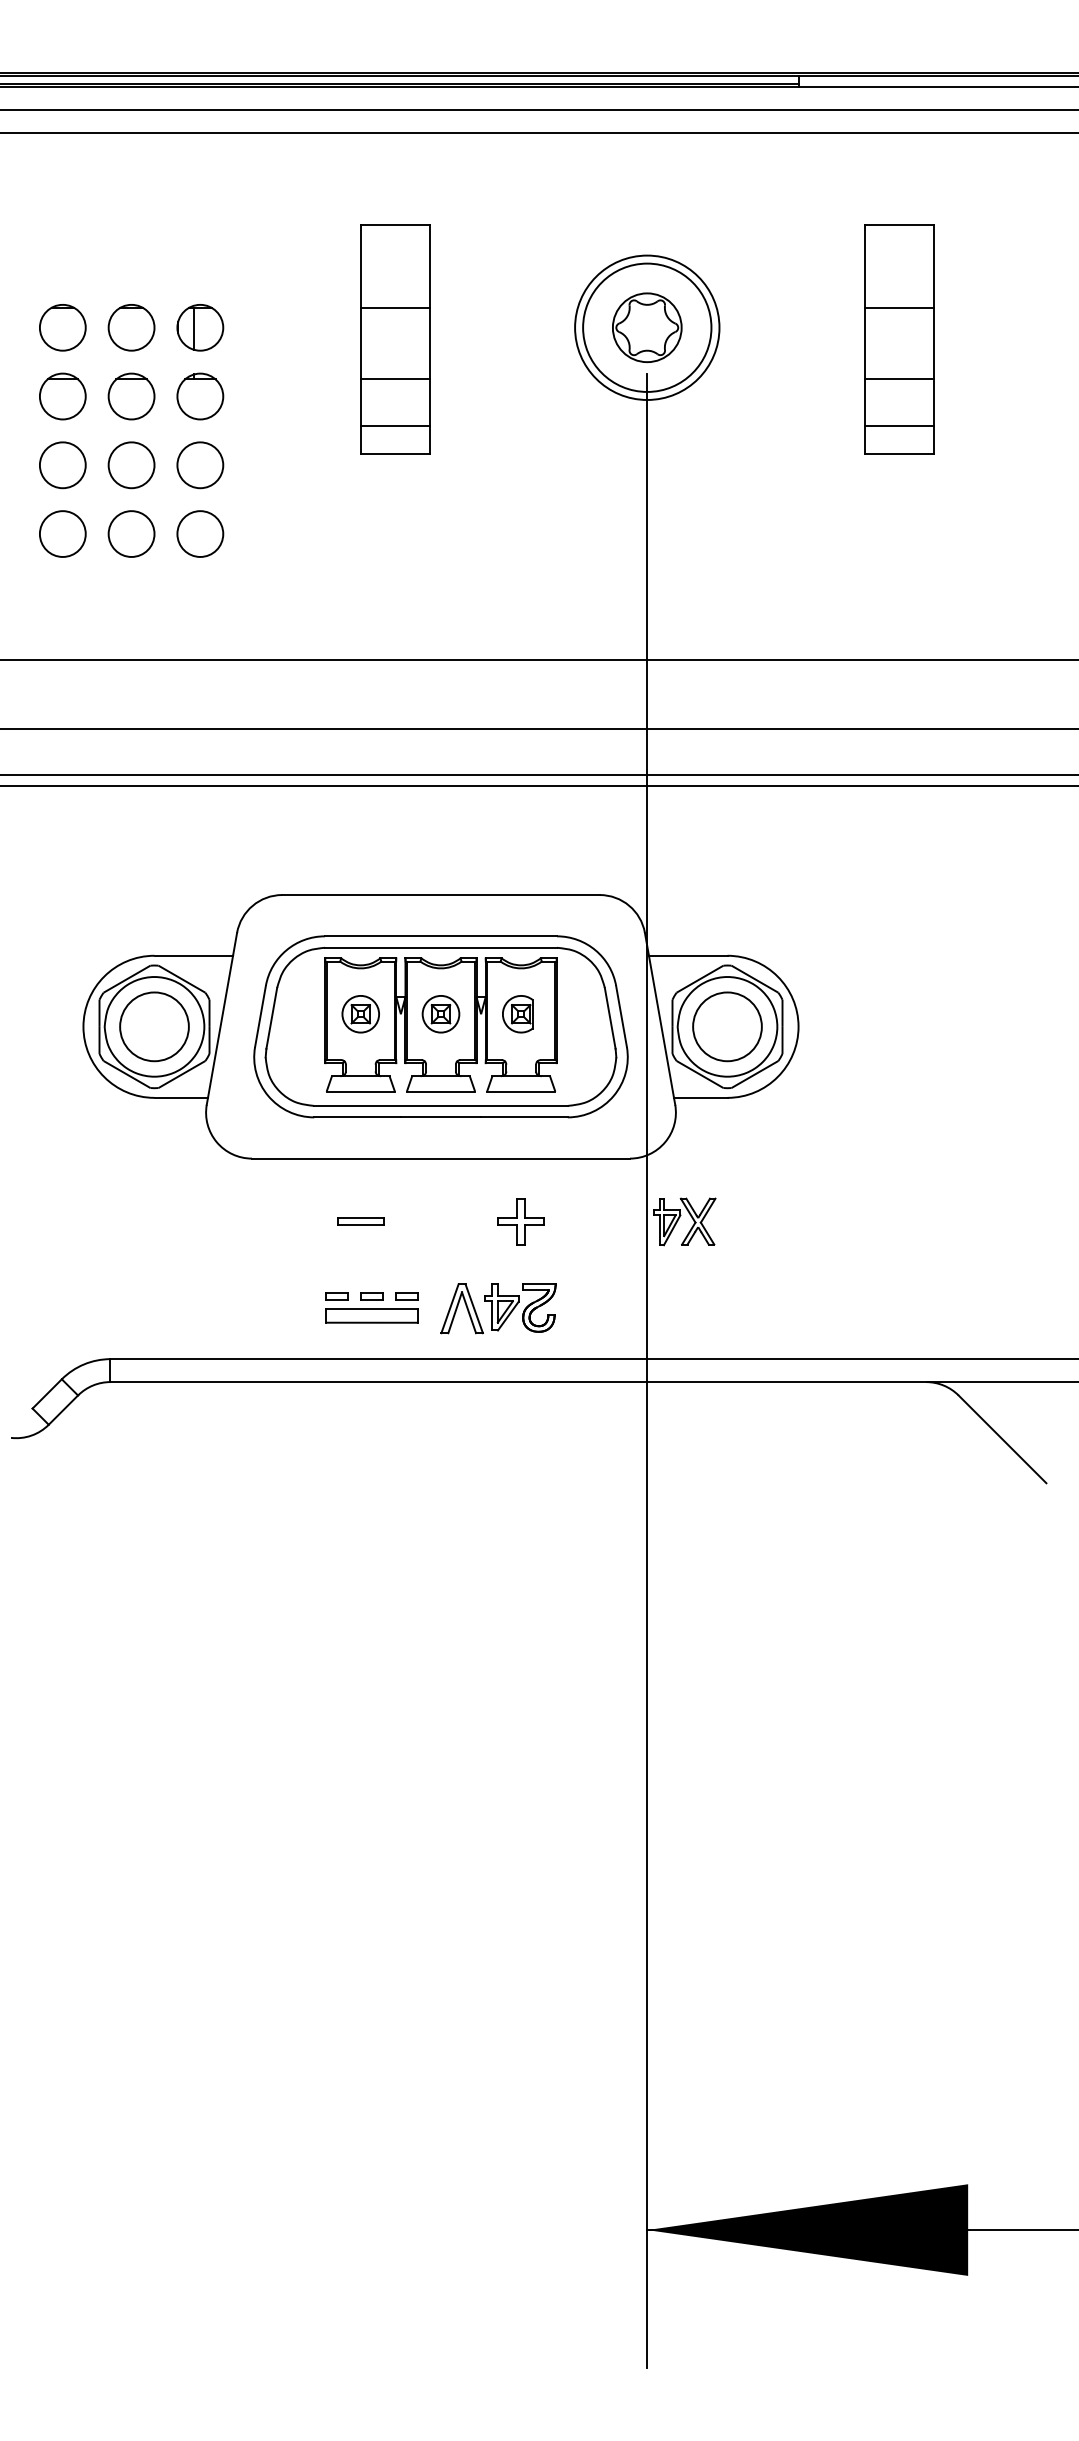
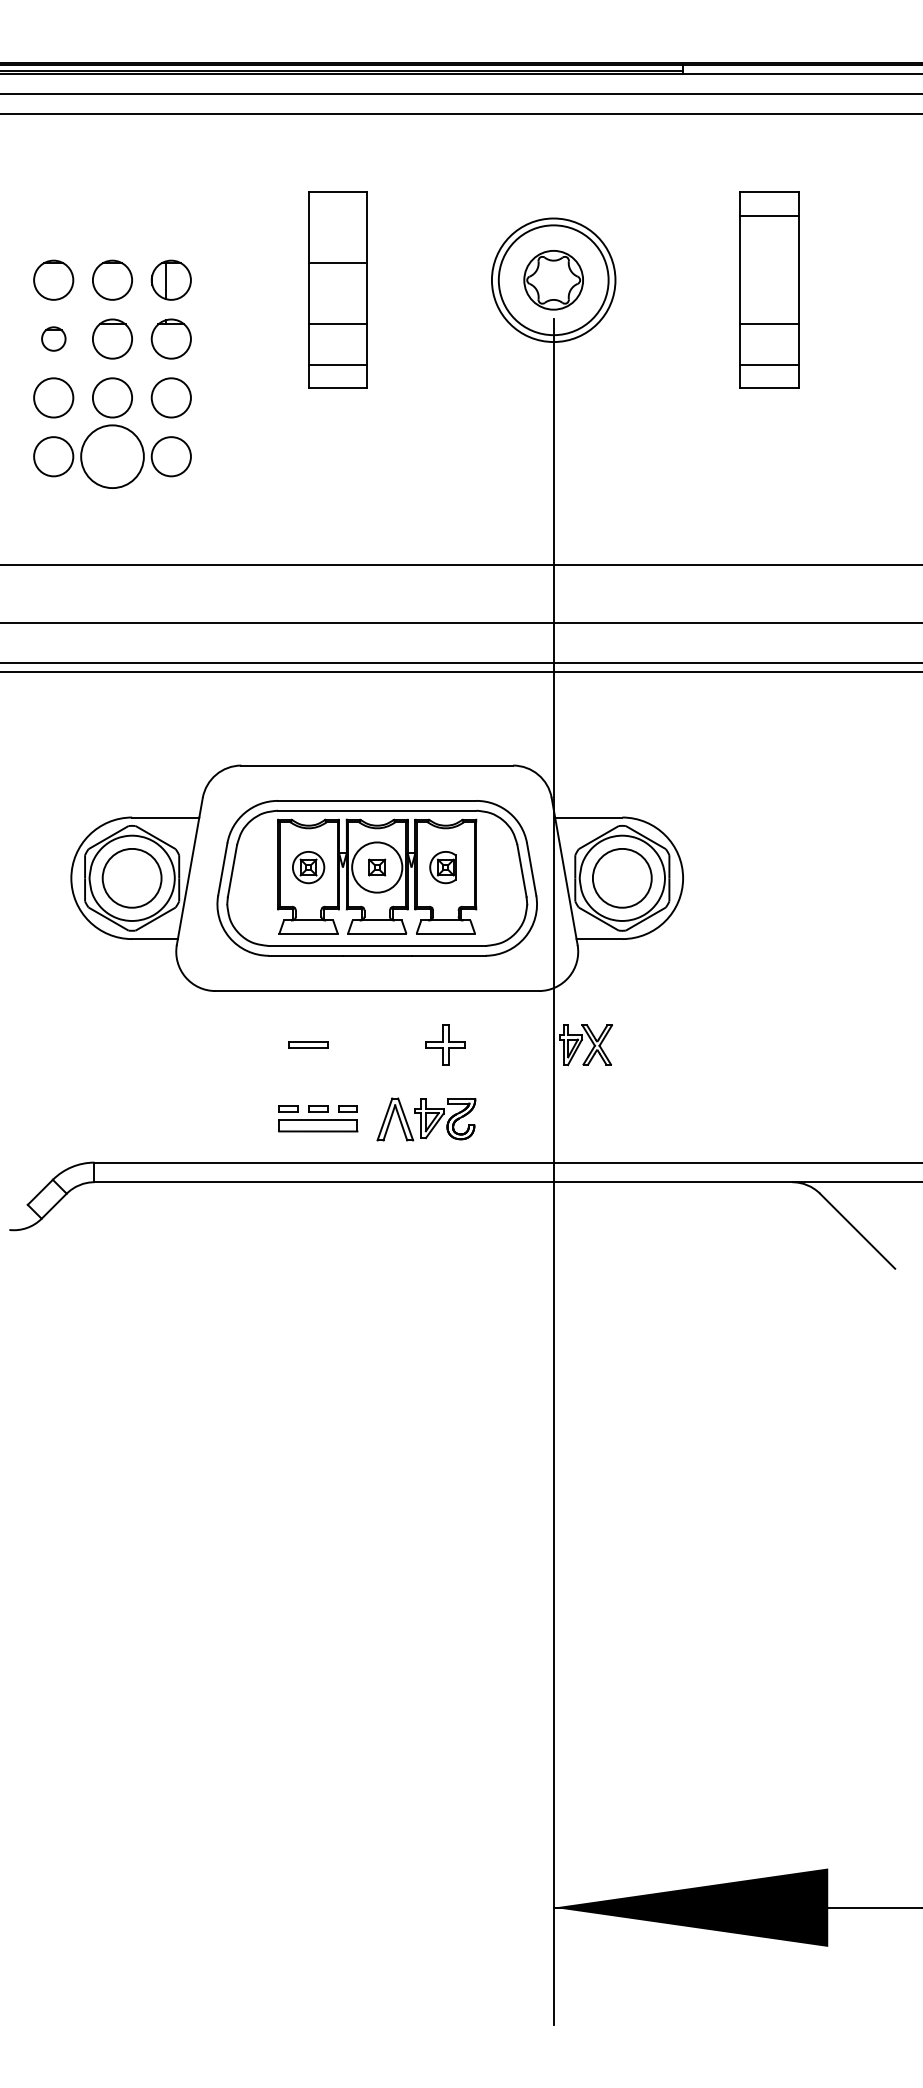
line: (898, 308) -> (768, 216), moved
part: (62, 395) -> (53, 338), size x0.6
circle: (131, 533) -> (112, 456), size x1.6
circle: (440, 1014) -> (376, 867), size x1.6

